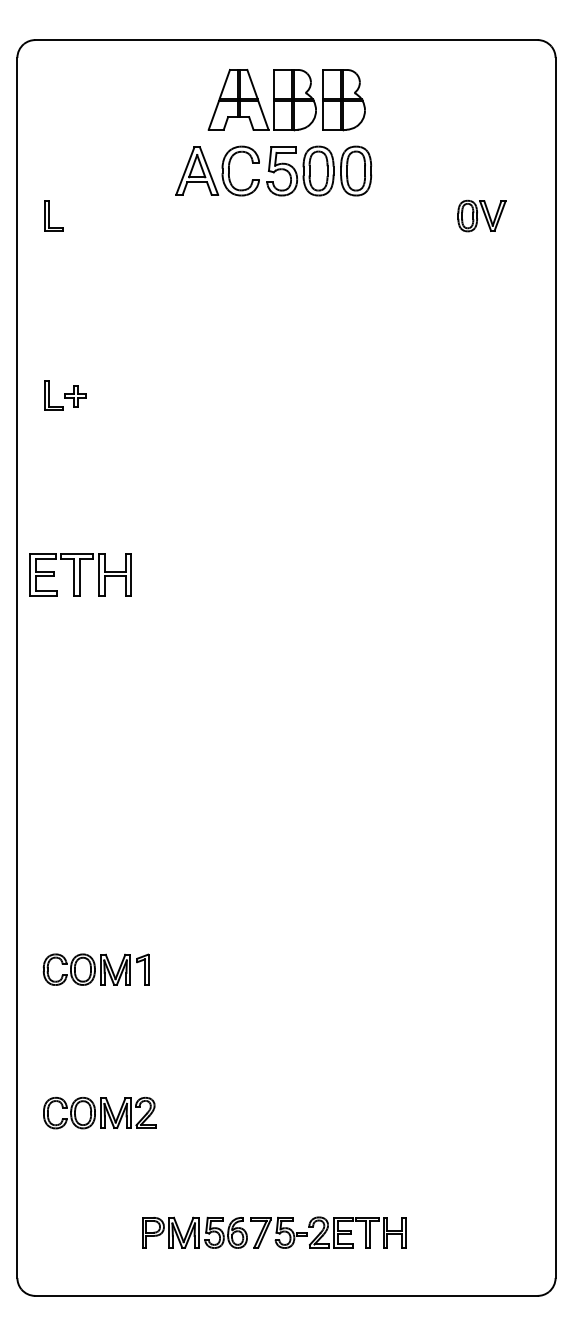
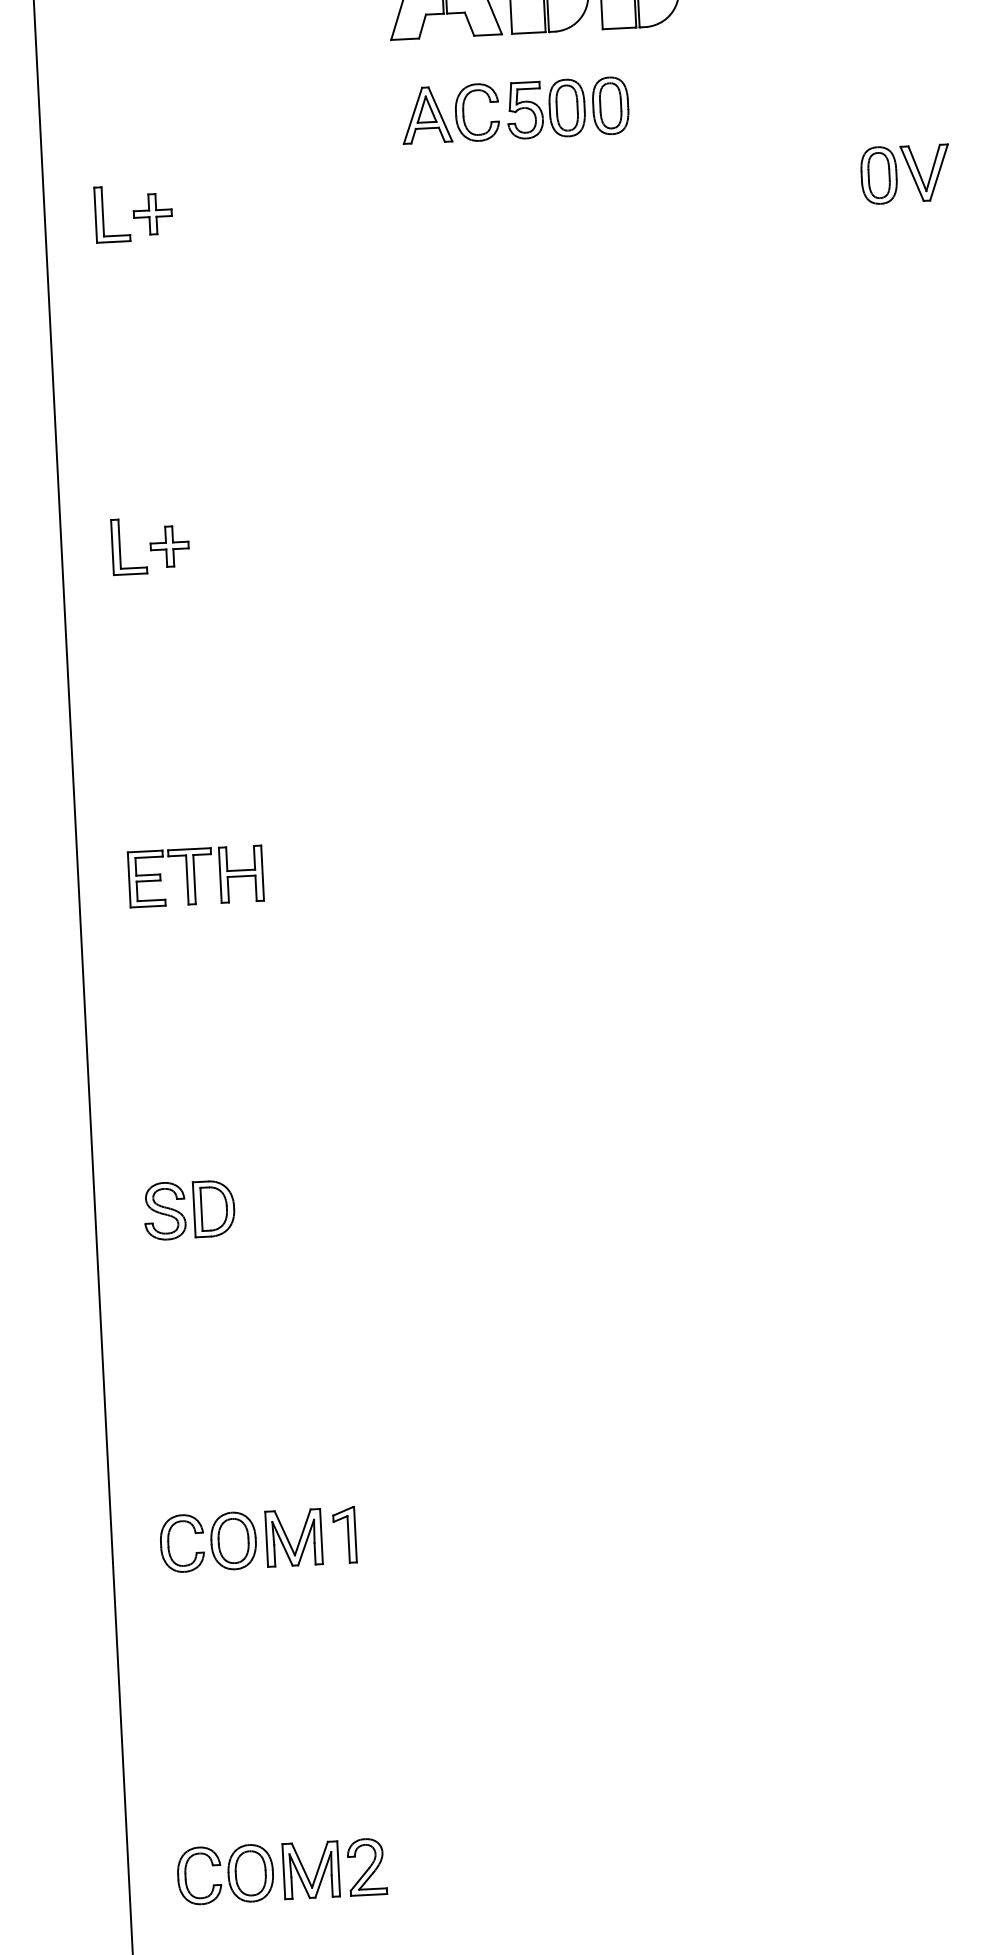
part: (273, 171) -> (515, 111), size x0.62
part: (75, 216) -> (152, 213), added
part: (80, 574) -> (195, 875), size x0.71
part: (68, 754) -> (190, 1210), added
part: (95, 969) -> (256, 1539), moved

